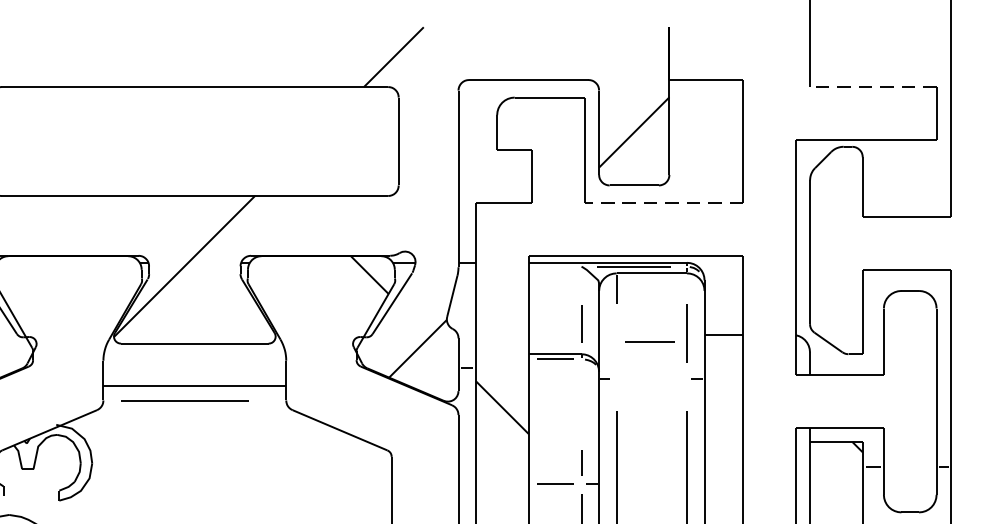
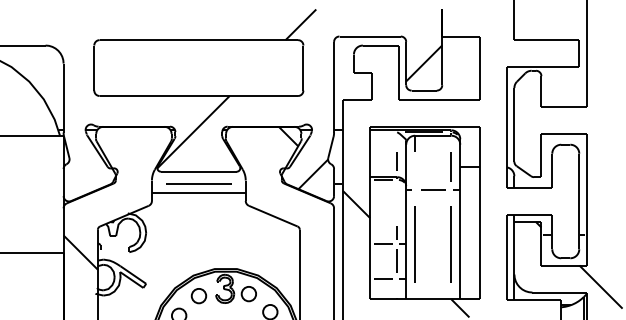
line: (872, 87) -> (546, 40), dashed -> solid
line: (664, 202) -> (439, 99), dashed -> solid
line: (650, 341) -> (433, 189), moved
line: (184, 399) -> (198, 183), moved

